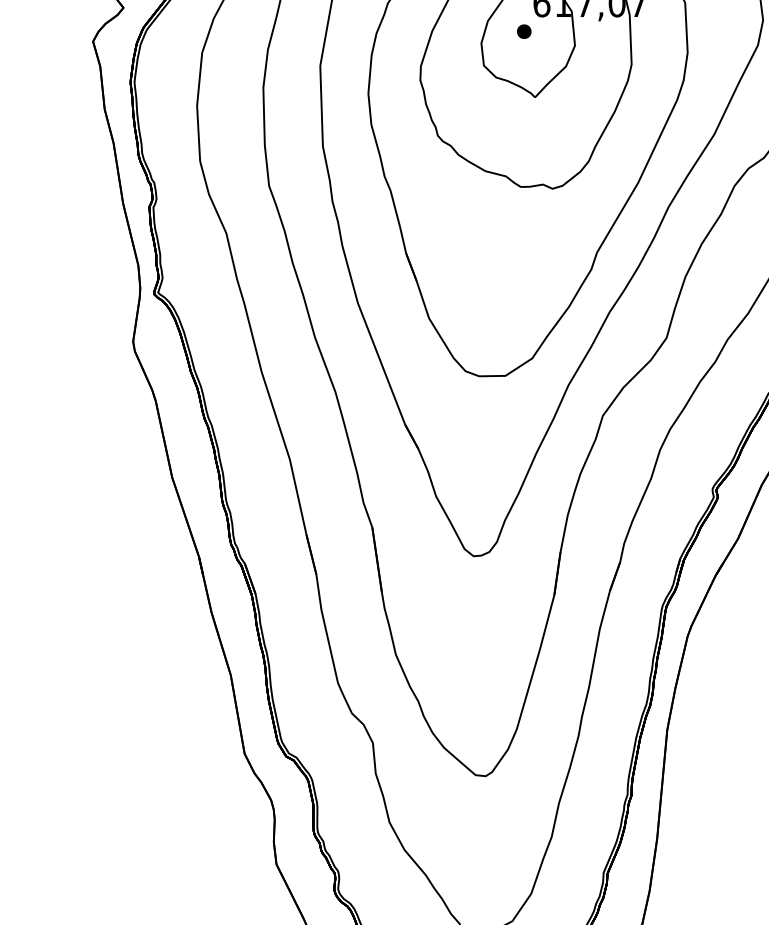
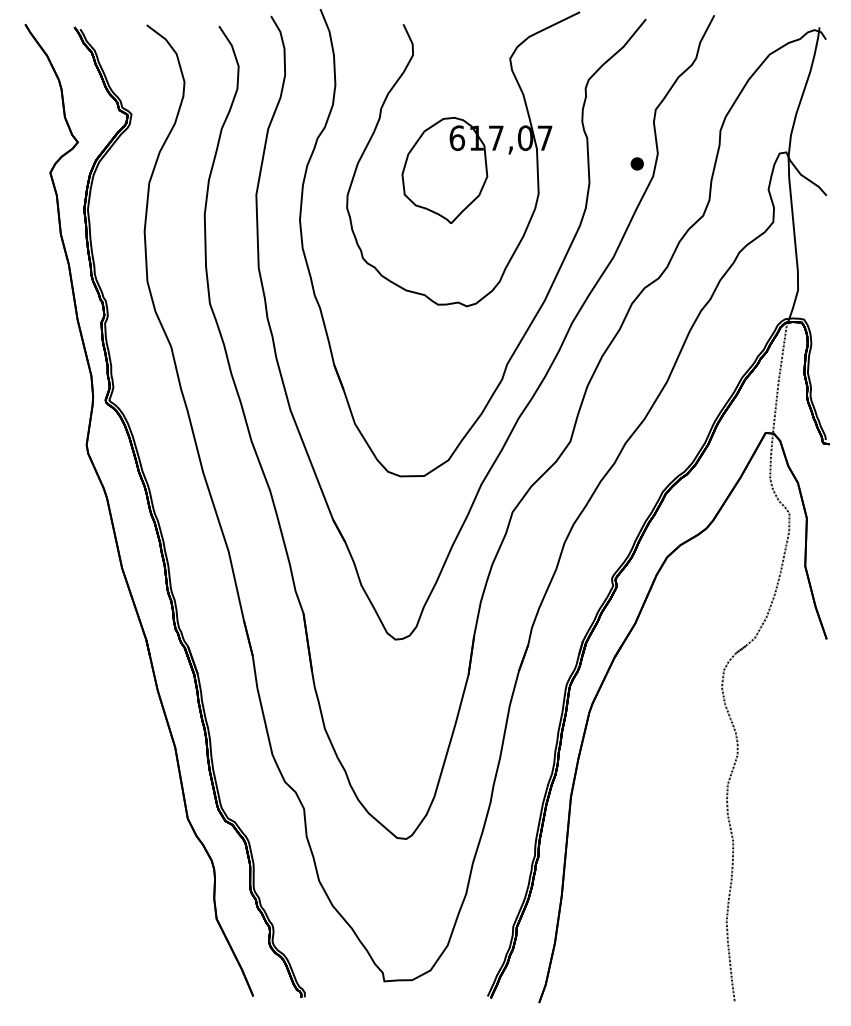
part: (523, 31) -> (636, 163), moved

